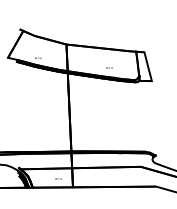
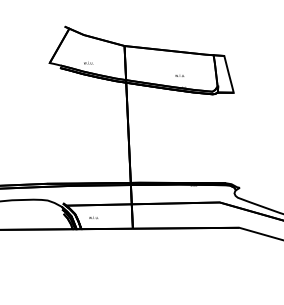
text: (58, 178) -> (93, 217), moved

